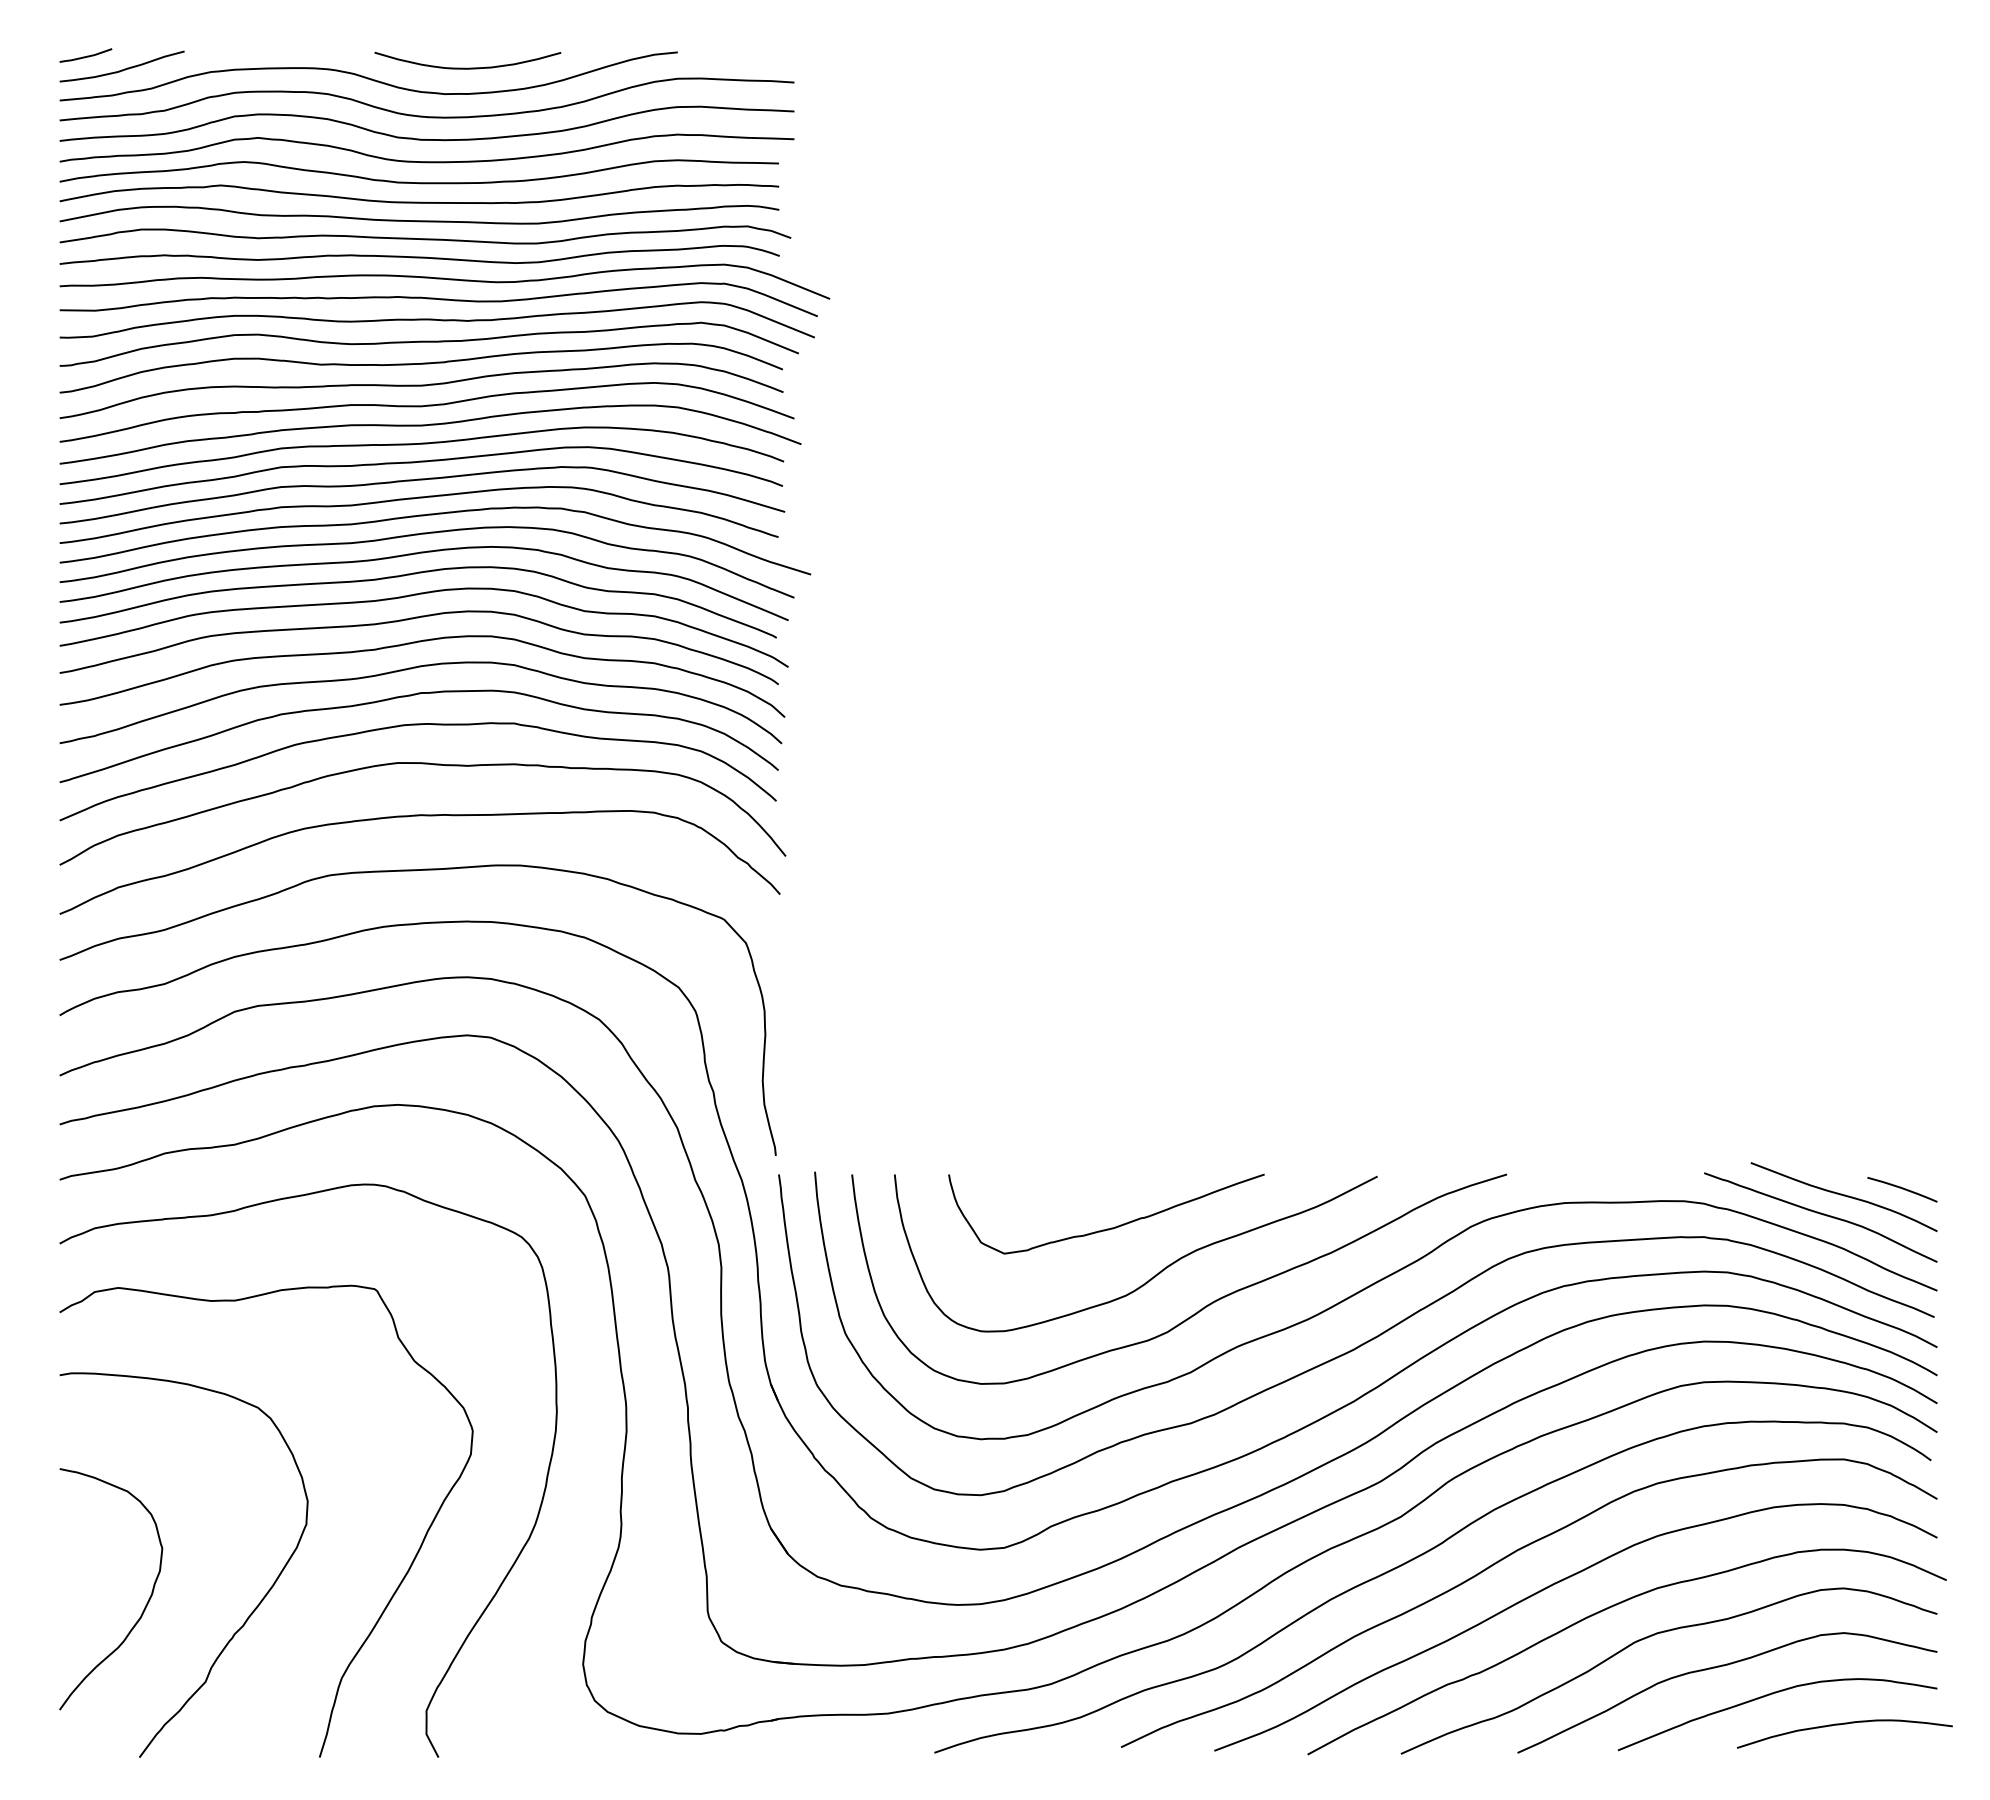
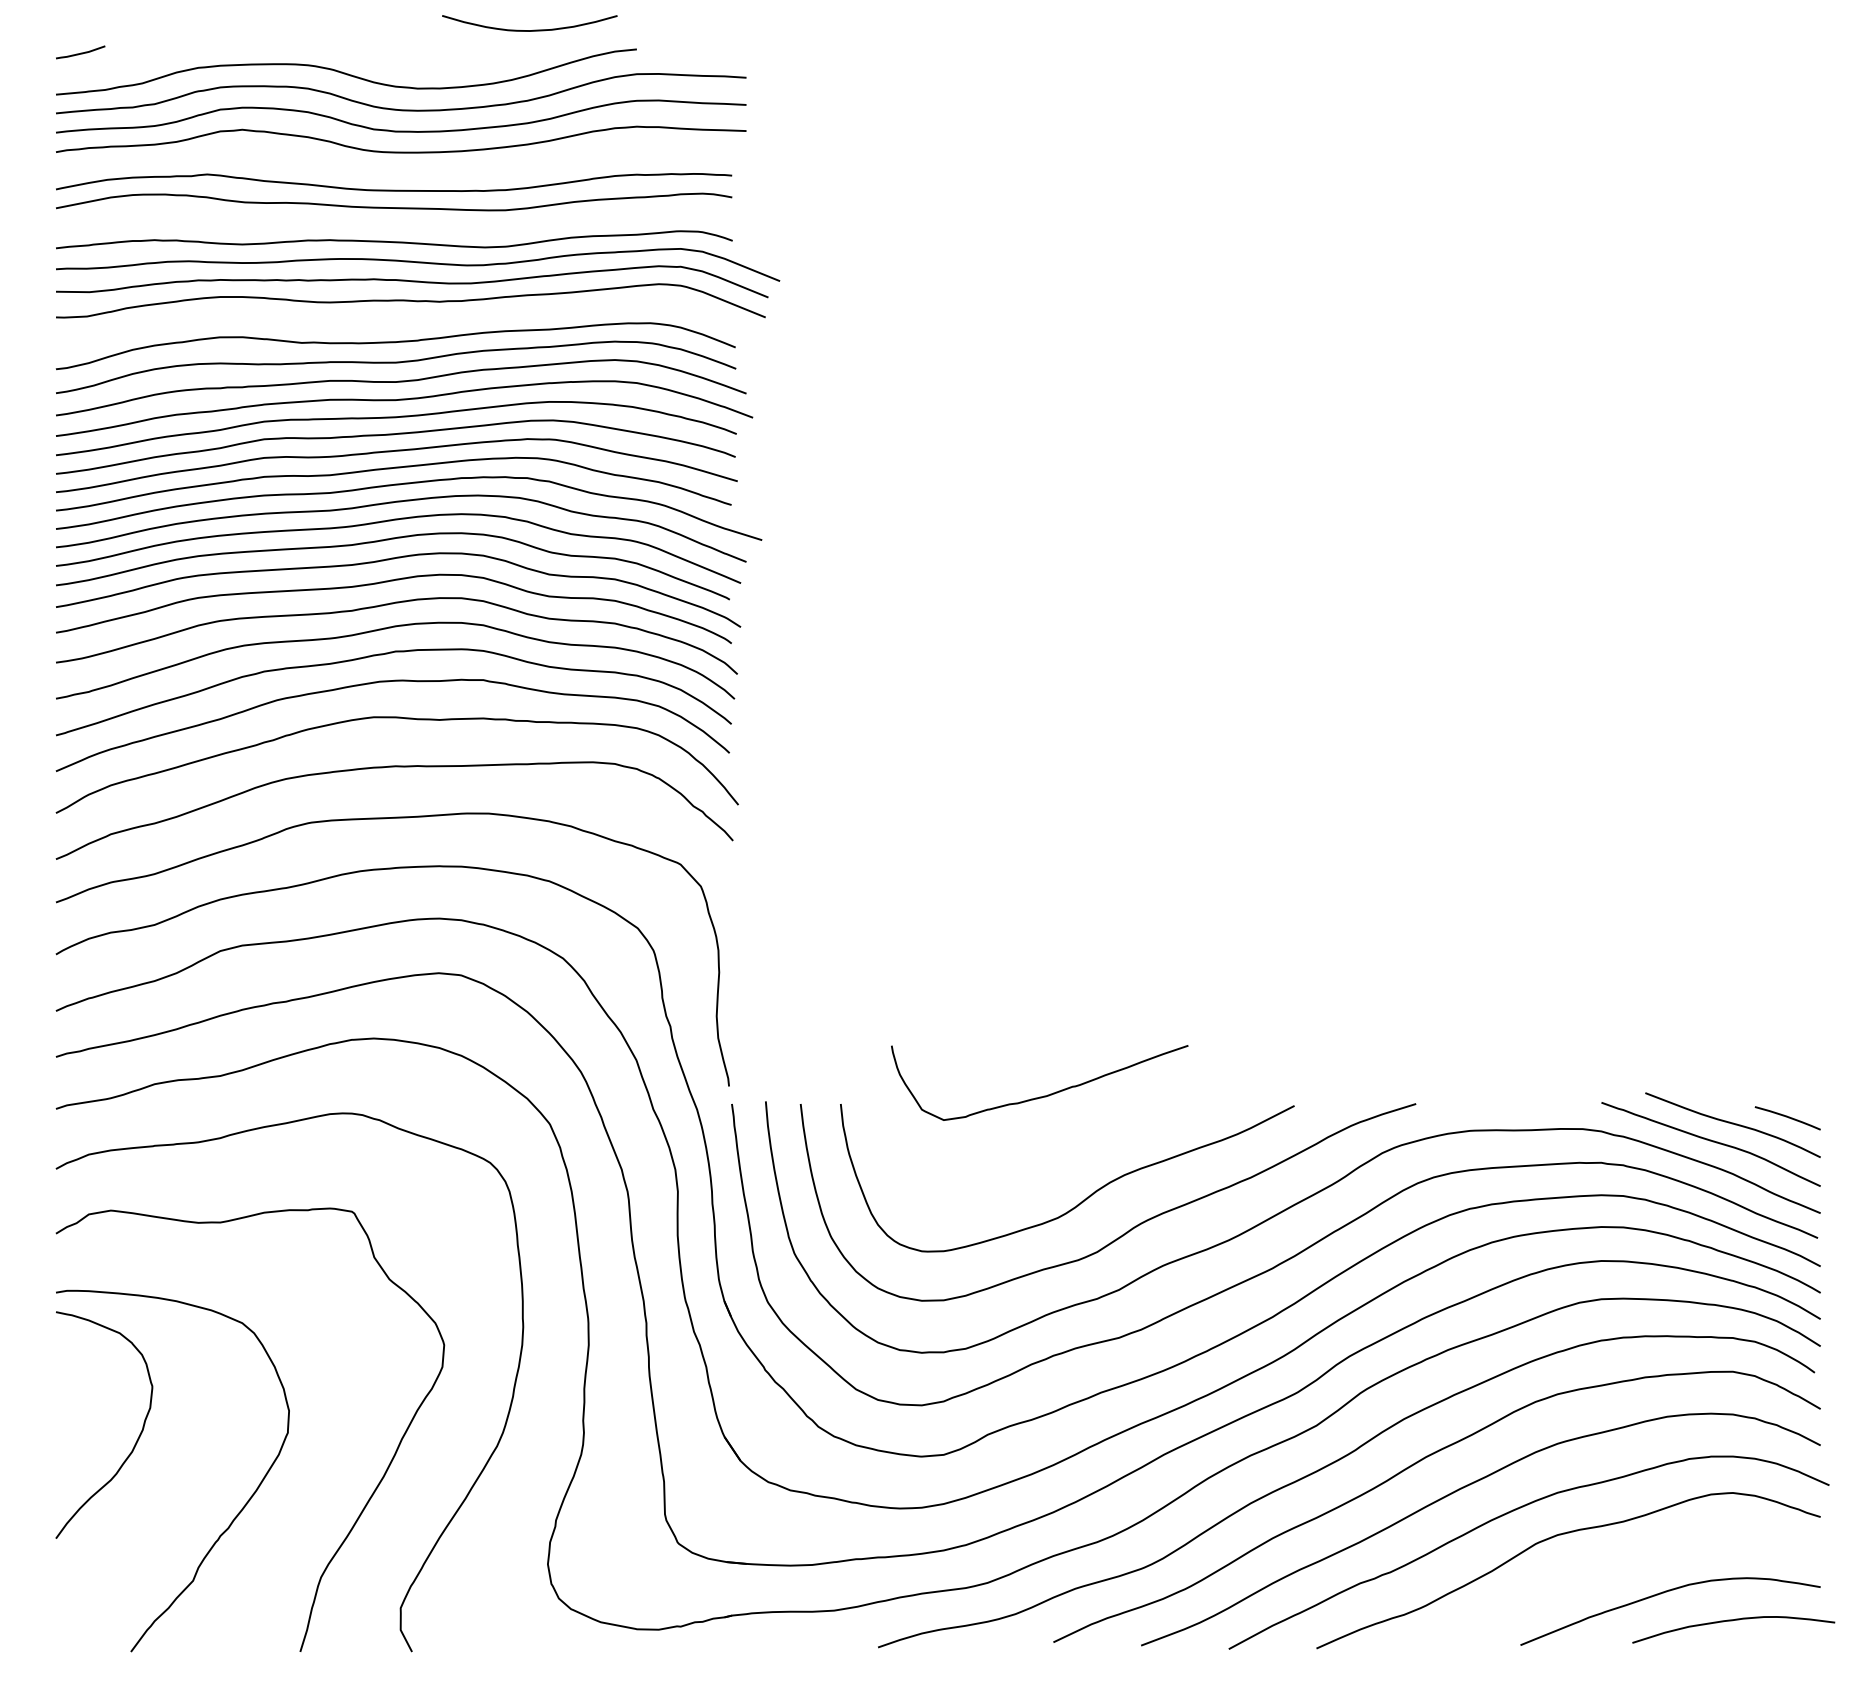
curve: (467, 67) -> (529, 29), moved
curve: (121, 69) -> (114, 65), removed
curve: (418, 182) -> (393, 171), removed
curve: (425, 238) -> (399, 224), removed
curve: (428, 342) -> (402, 322), removed
curve: (1111, 1227) -> (1044, 1095), moved
curve: (145, 1605) -> (136, 1440), moved
curve: (1724, 1666) -> (1620, 1566), removed

